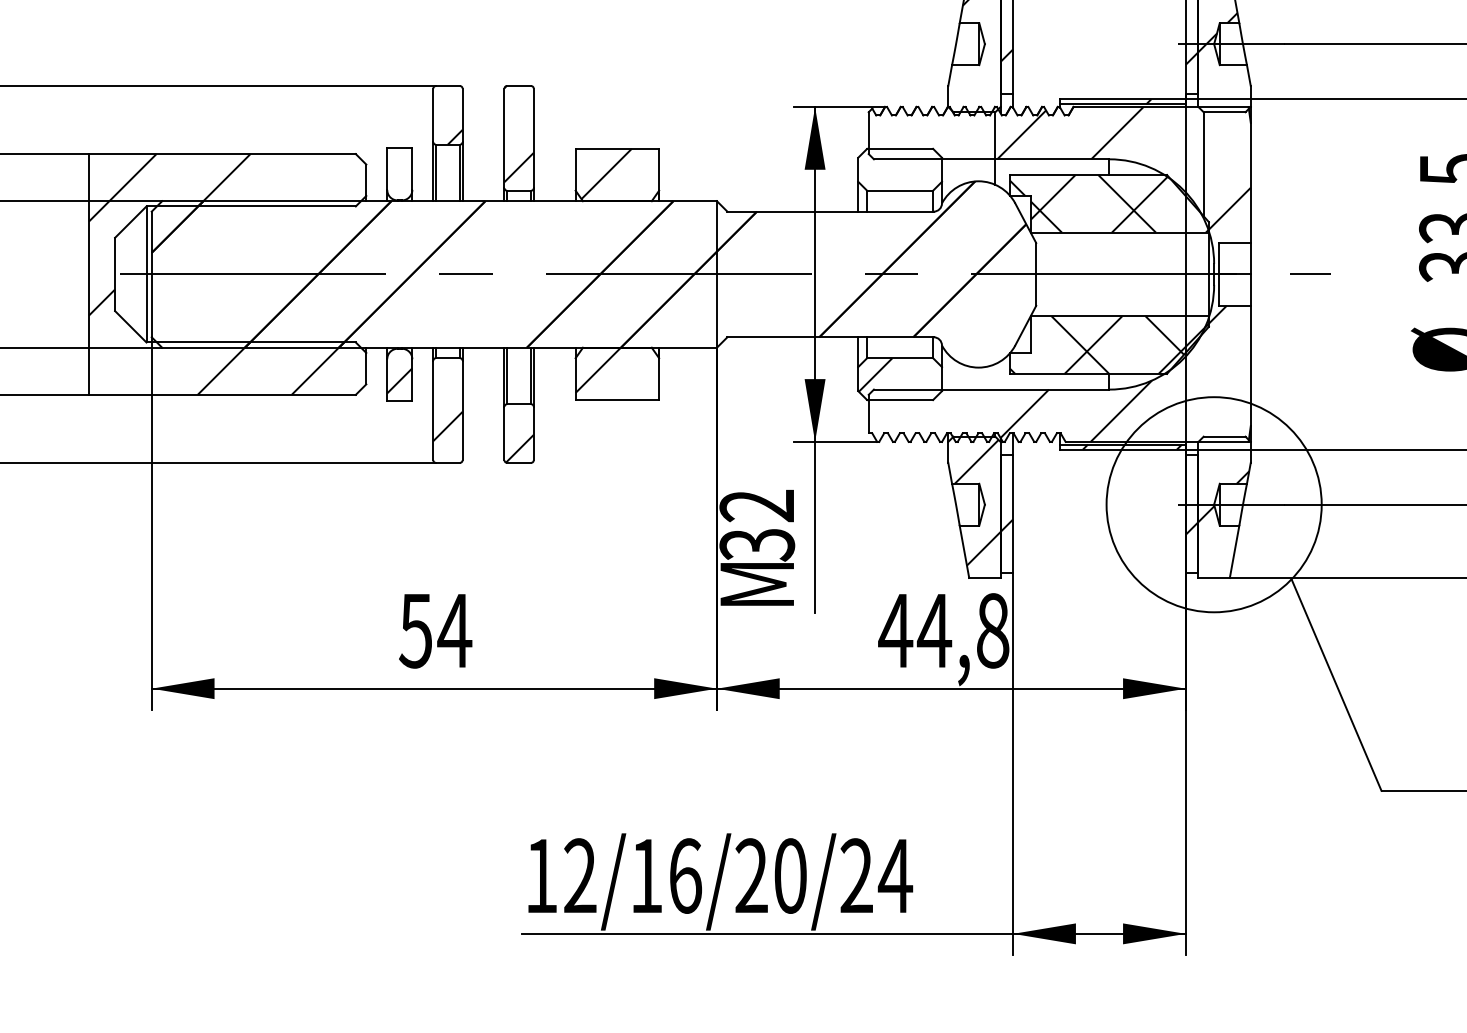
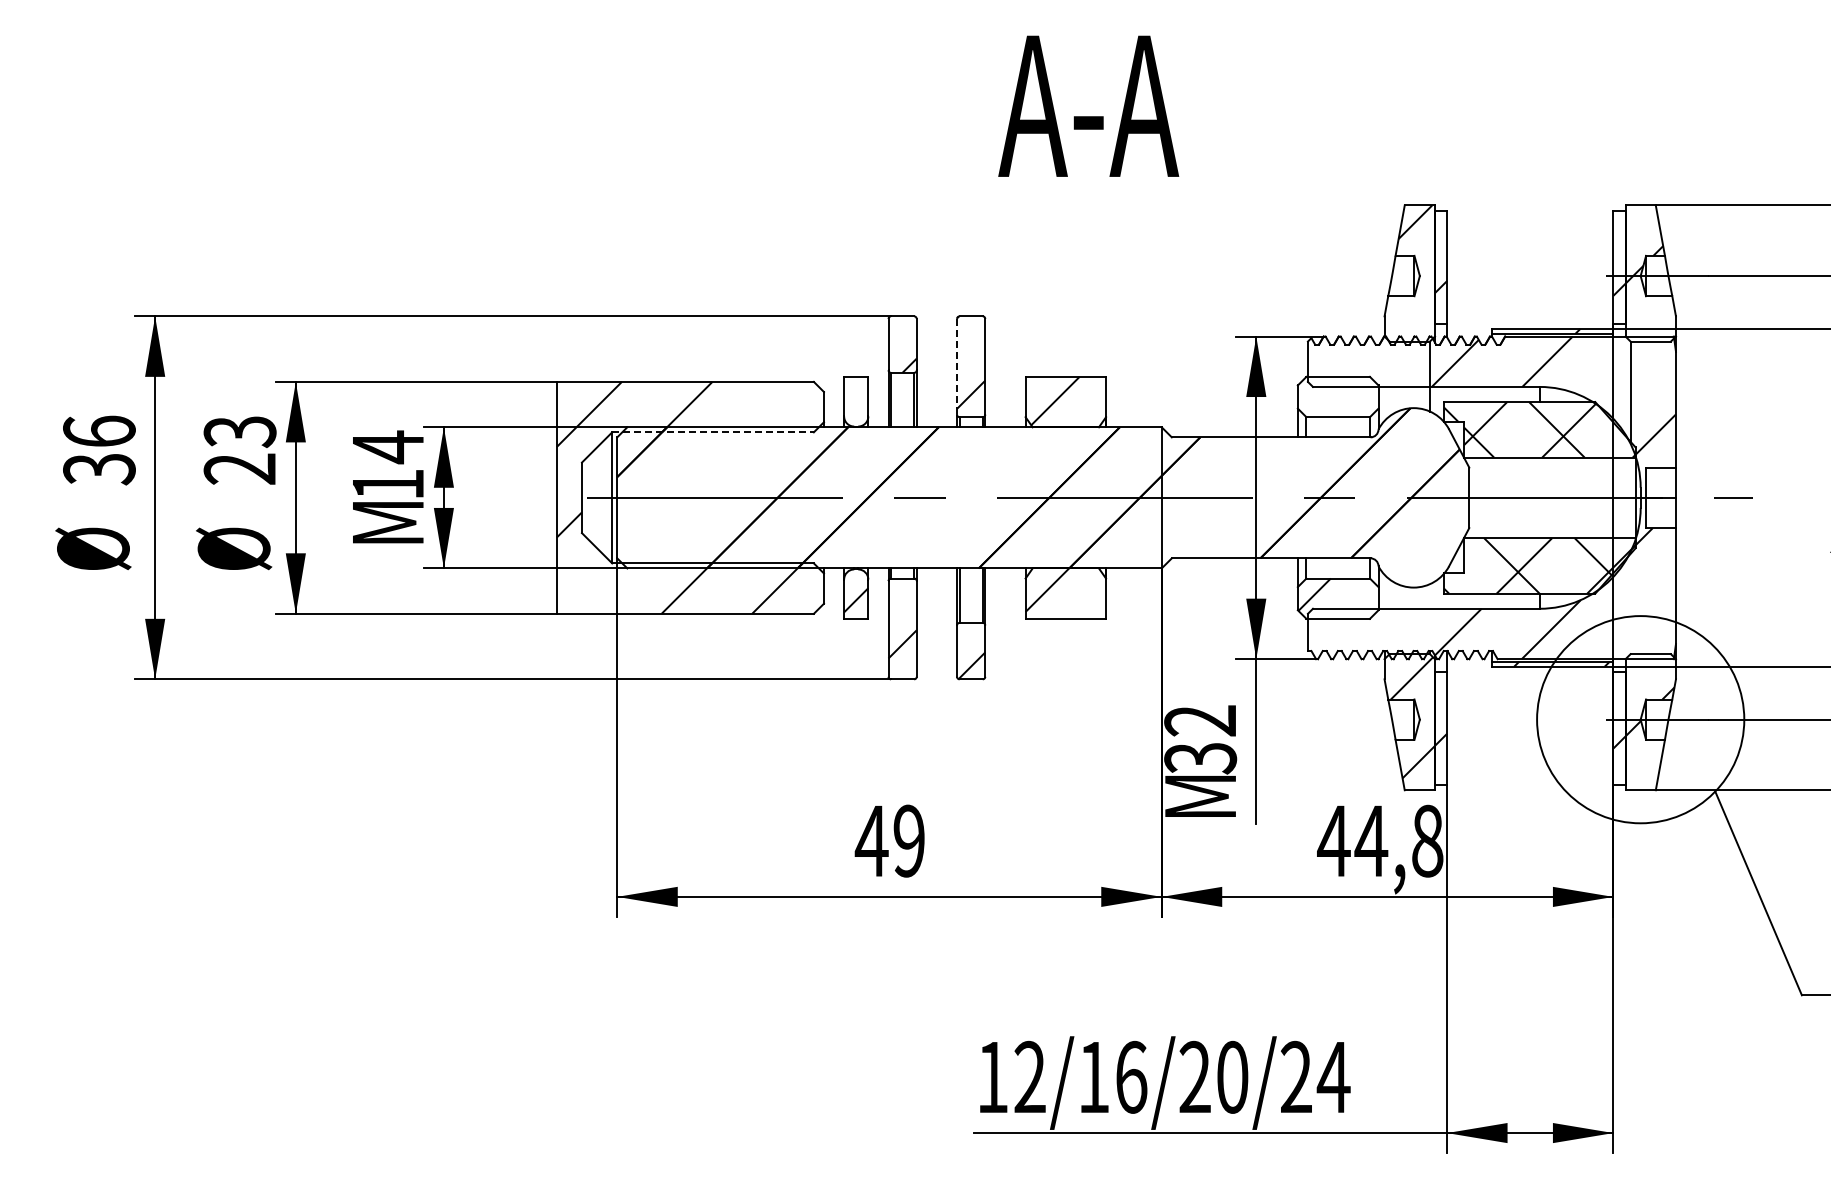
line: (504, 138) -> (957, 366), solid -> dashed
line: (251, 206) -> (713, 432), solid -> dashed
text: (435, 630) -> (890, 840), 54 -> 49

